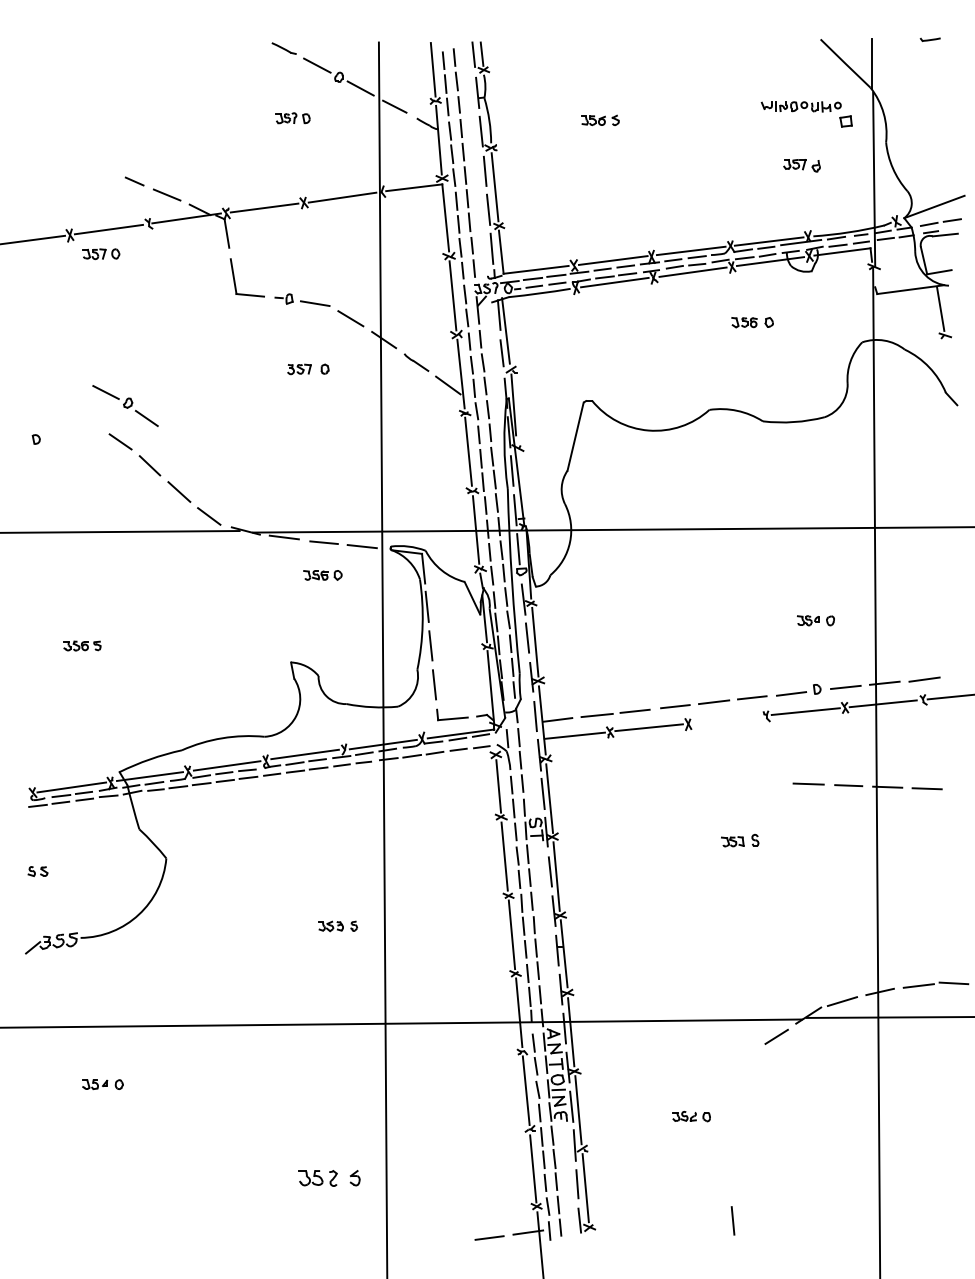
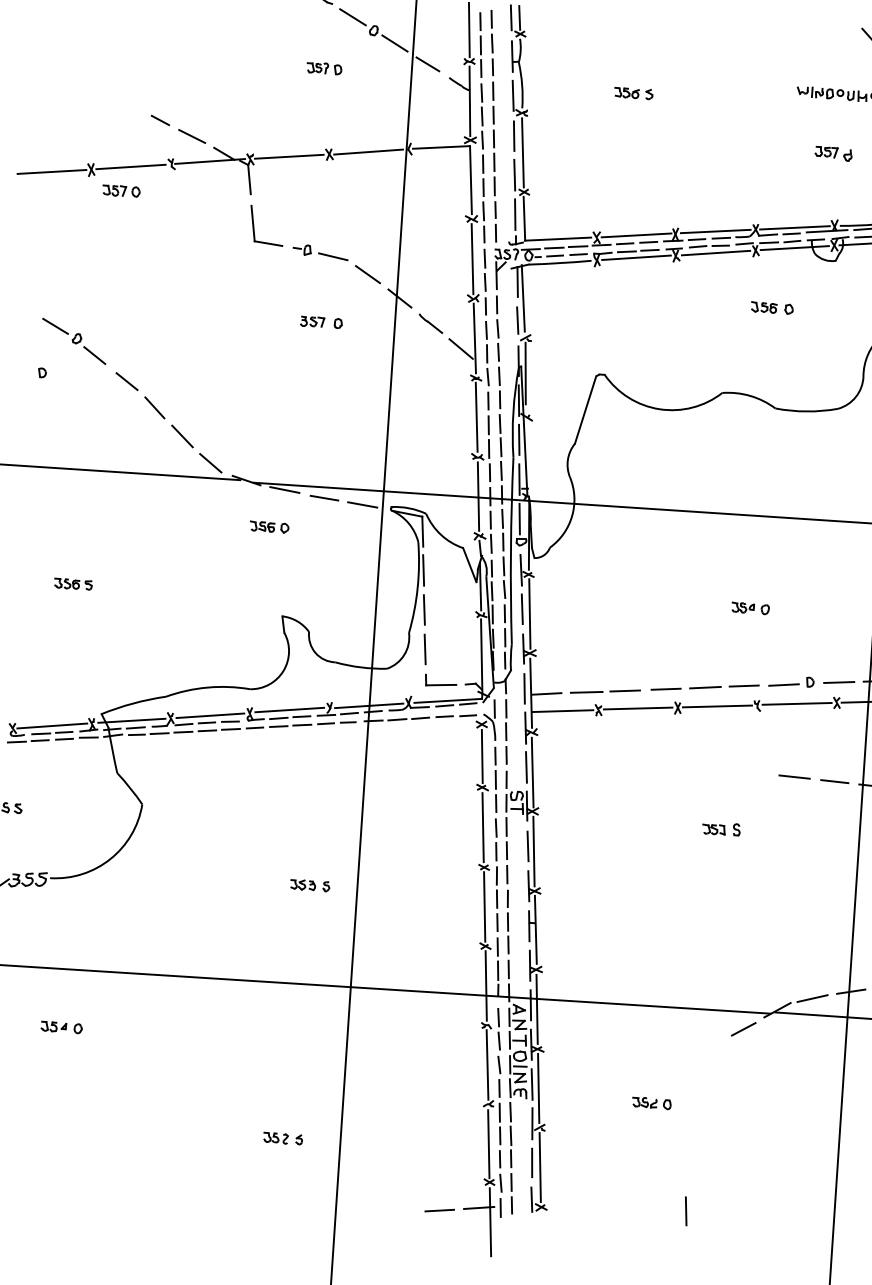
part: (125, 405) -> (74, 340), moved
part: (322, 575) -> (269, 527), moved
part: (815, 620) -> (750, 608), moved
line: (727, 719) -> (717, 706), added
part: (329, 1178) -> (282, 1138), size x0.62

